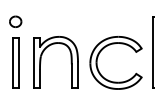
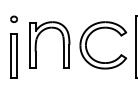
part: (15, 21) -> (13, 19), size x0.6
part: (106, 47) -> (94, 31), moved
part: (41, 62) -> (36, 44), moved

